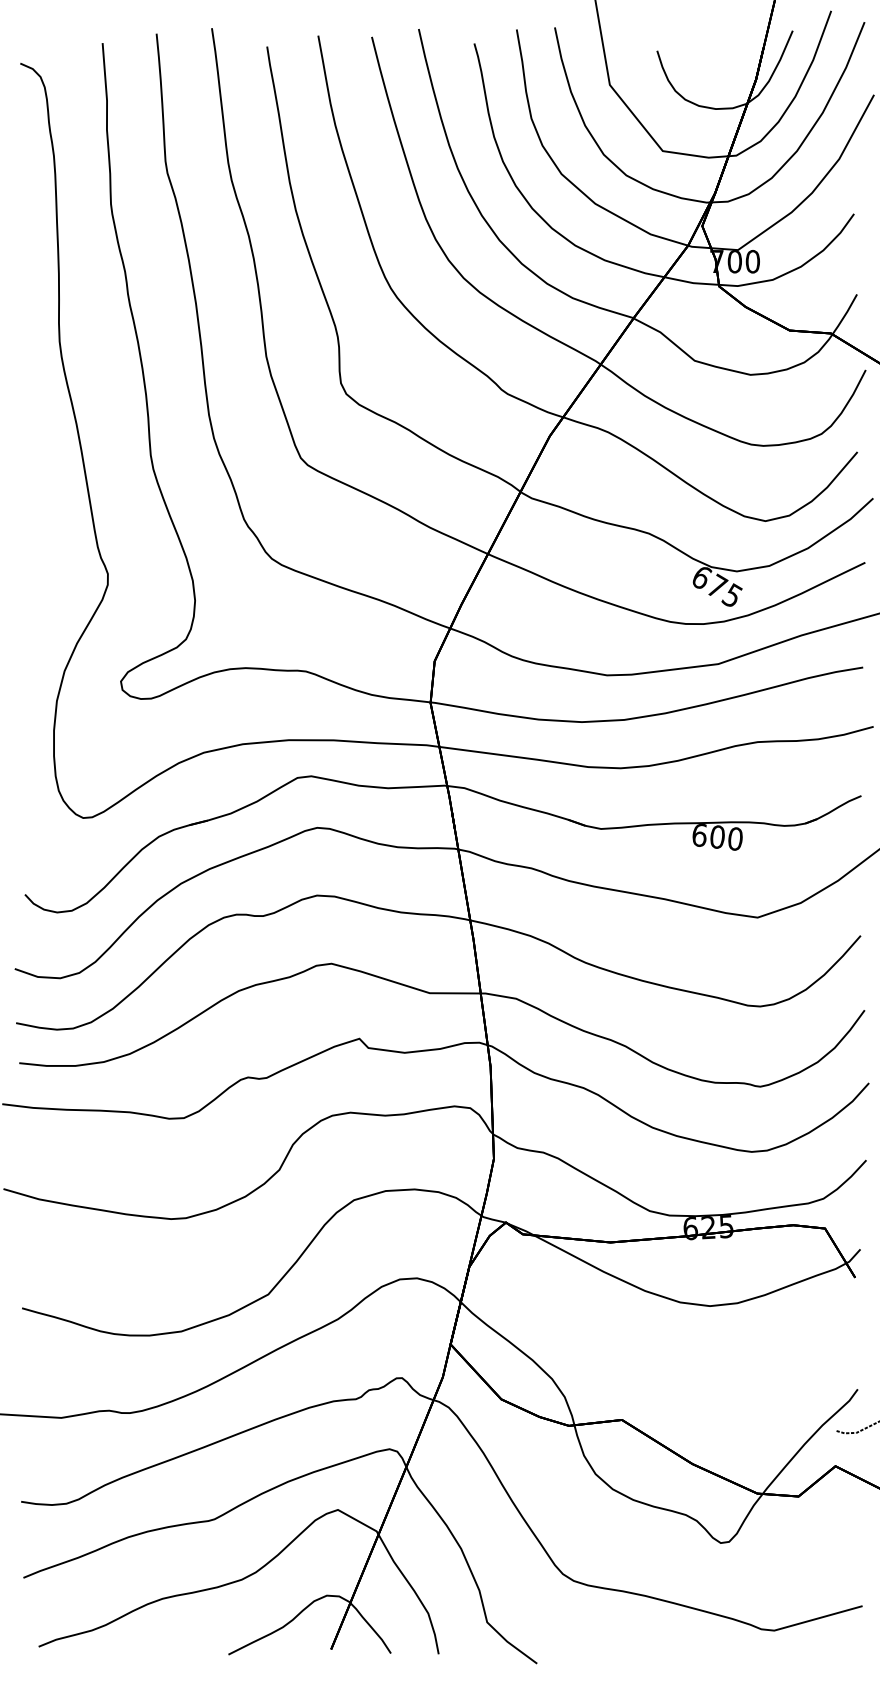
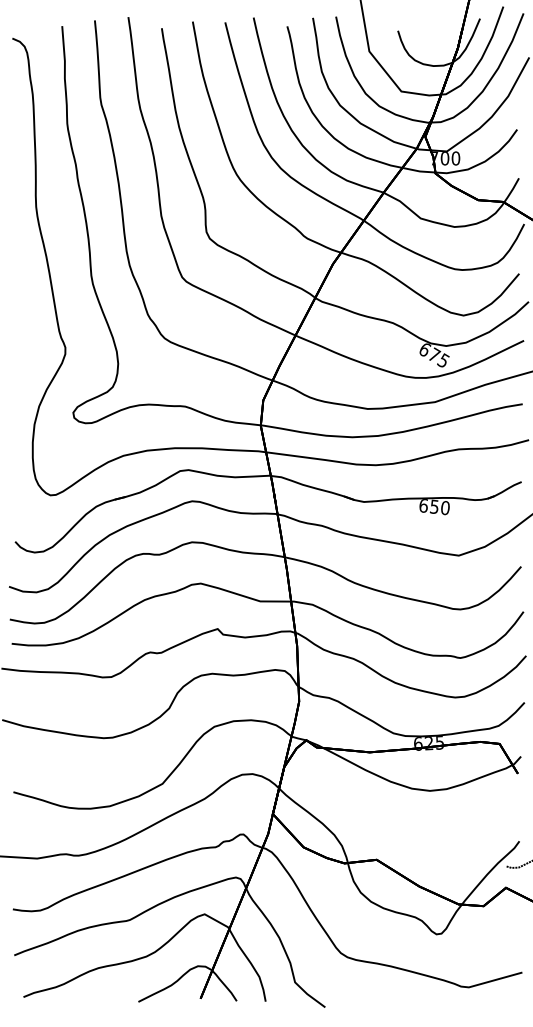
text: (715, 836) -> (433, 506), 600 -> 650

